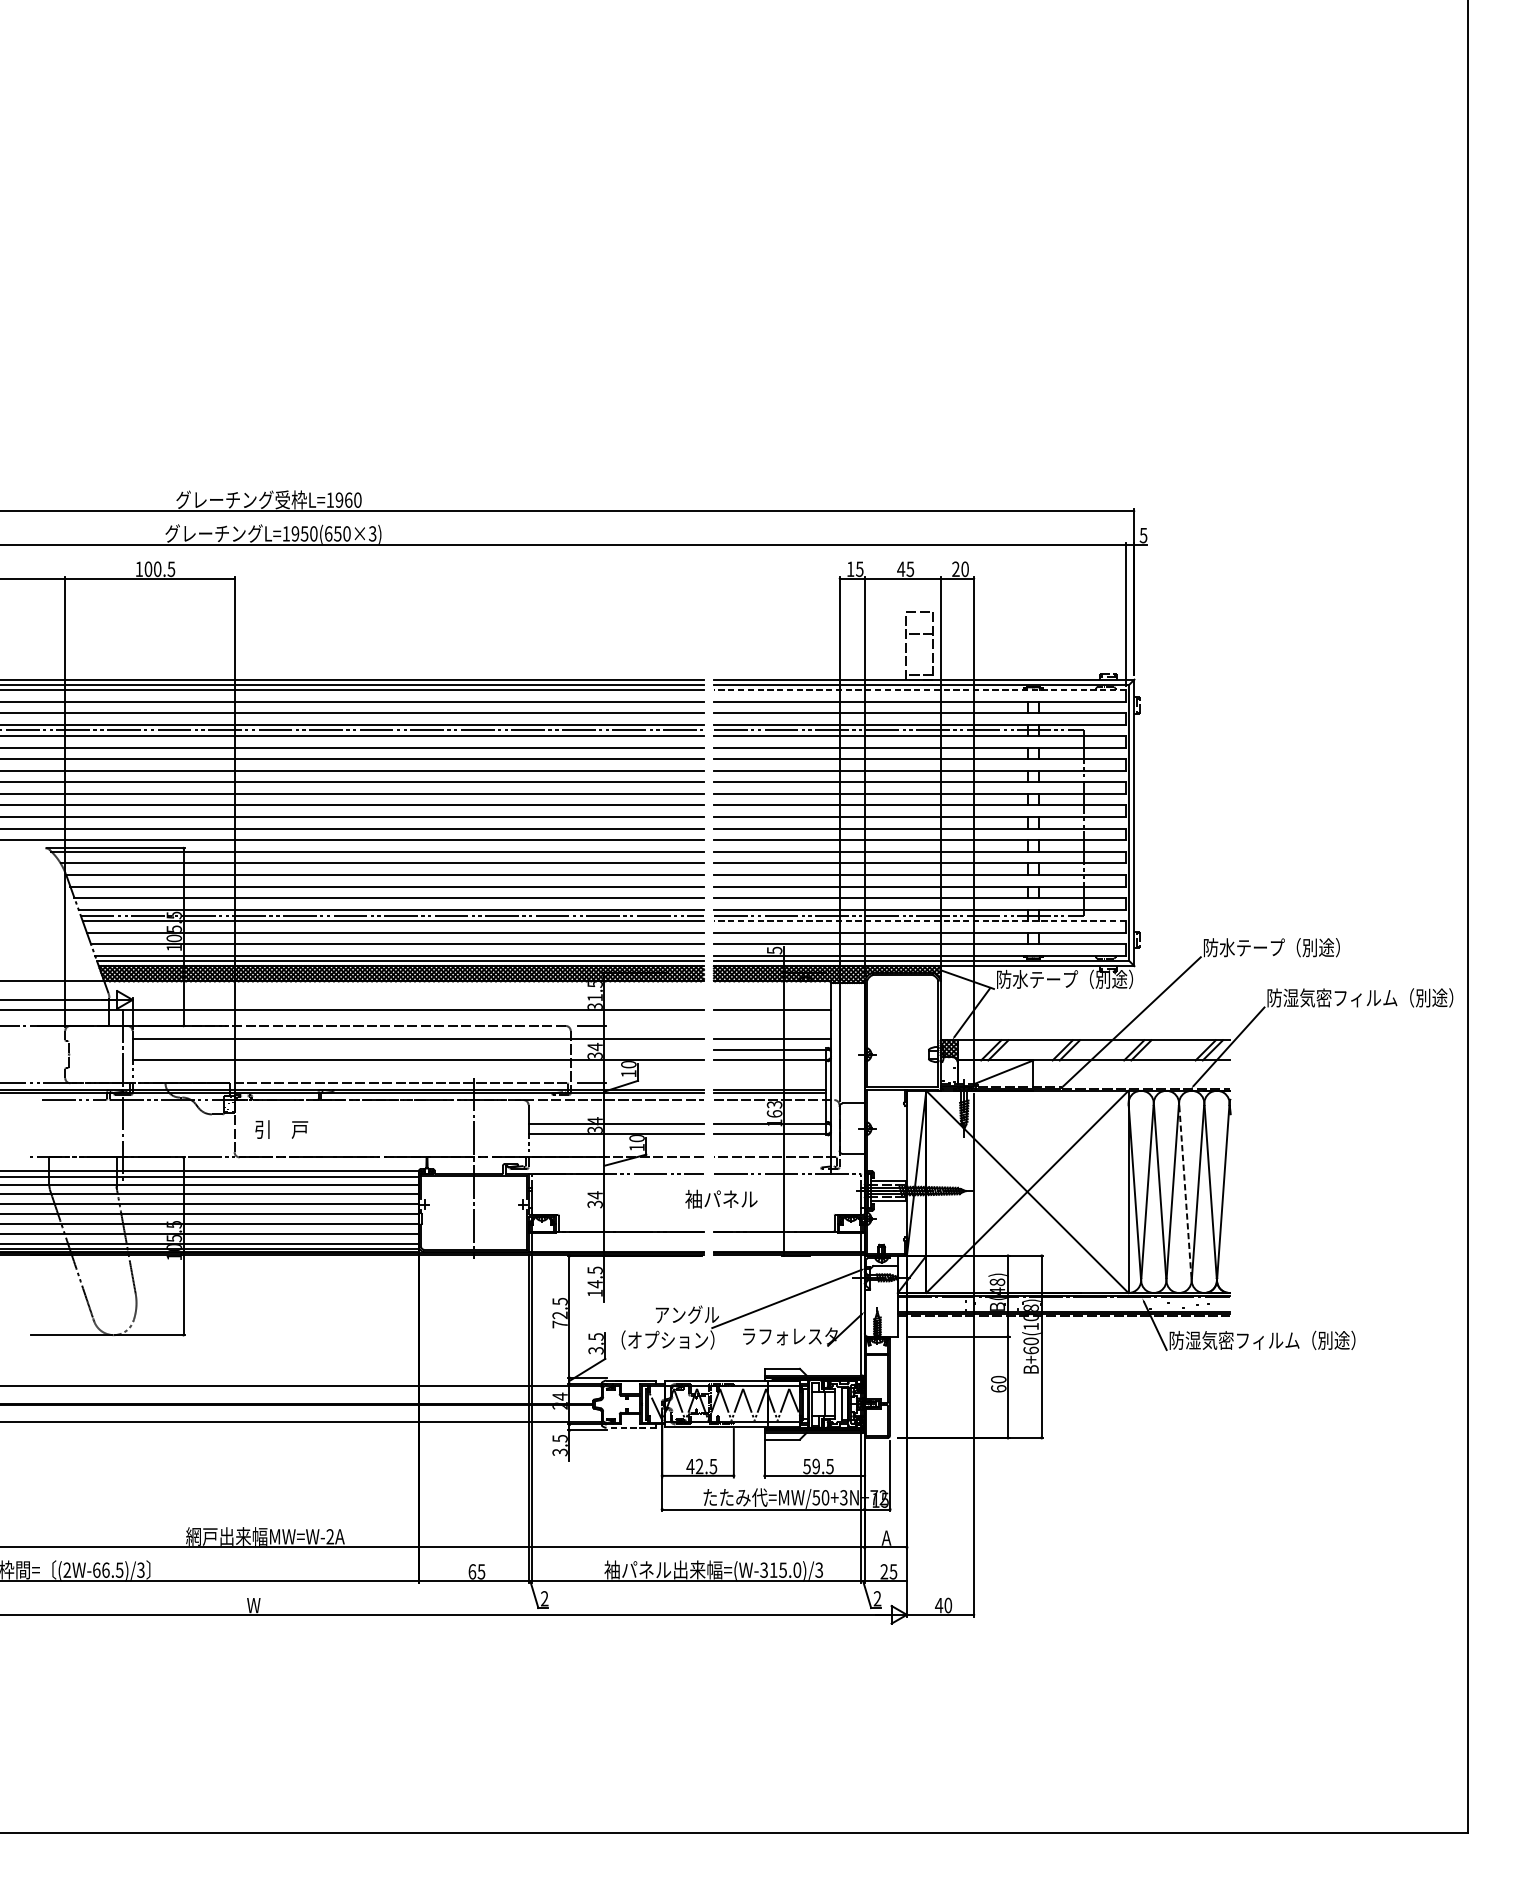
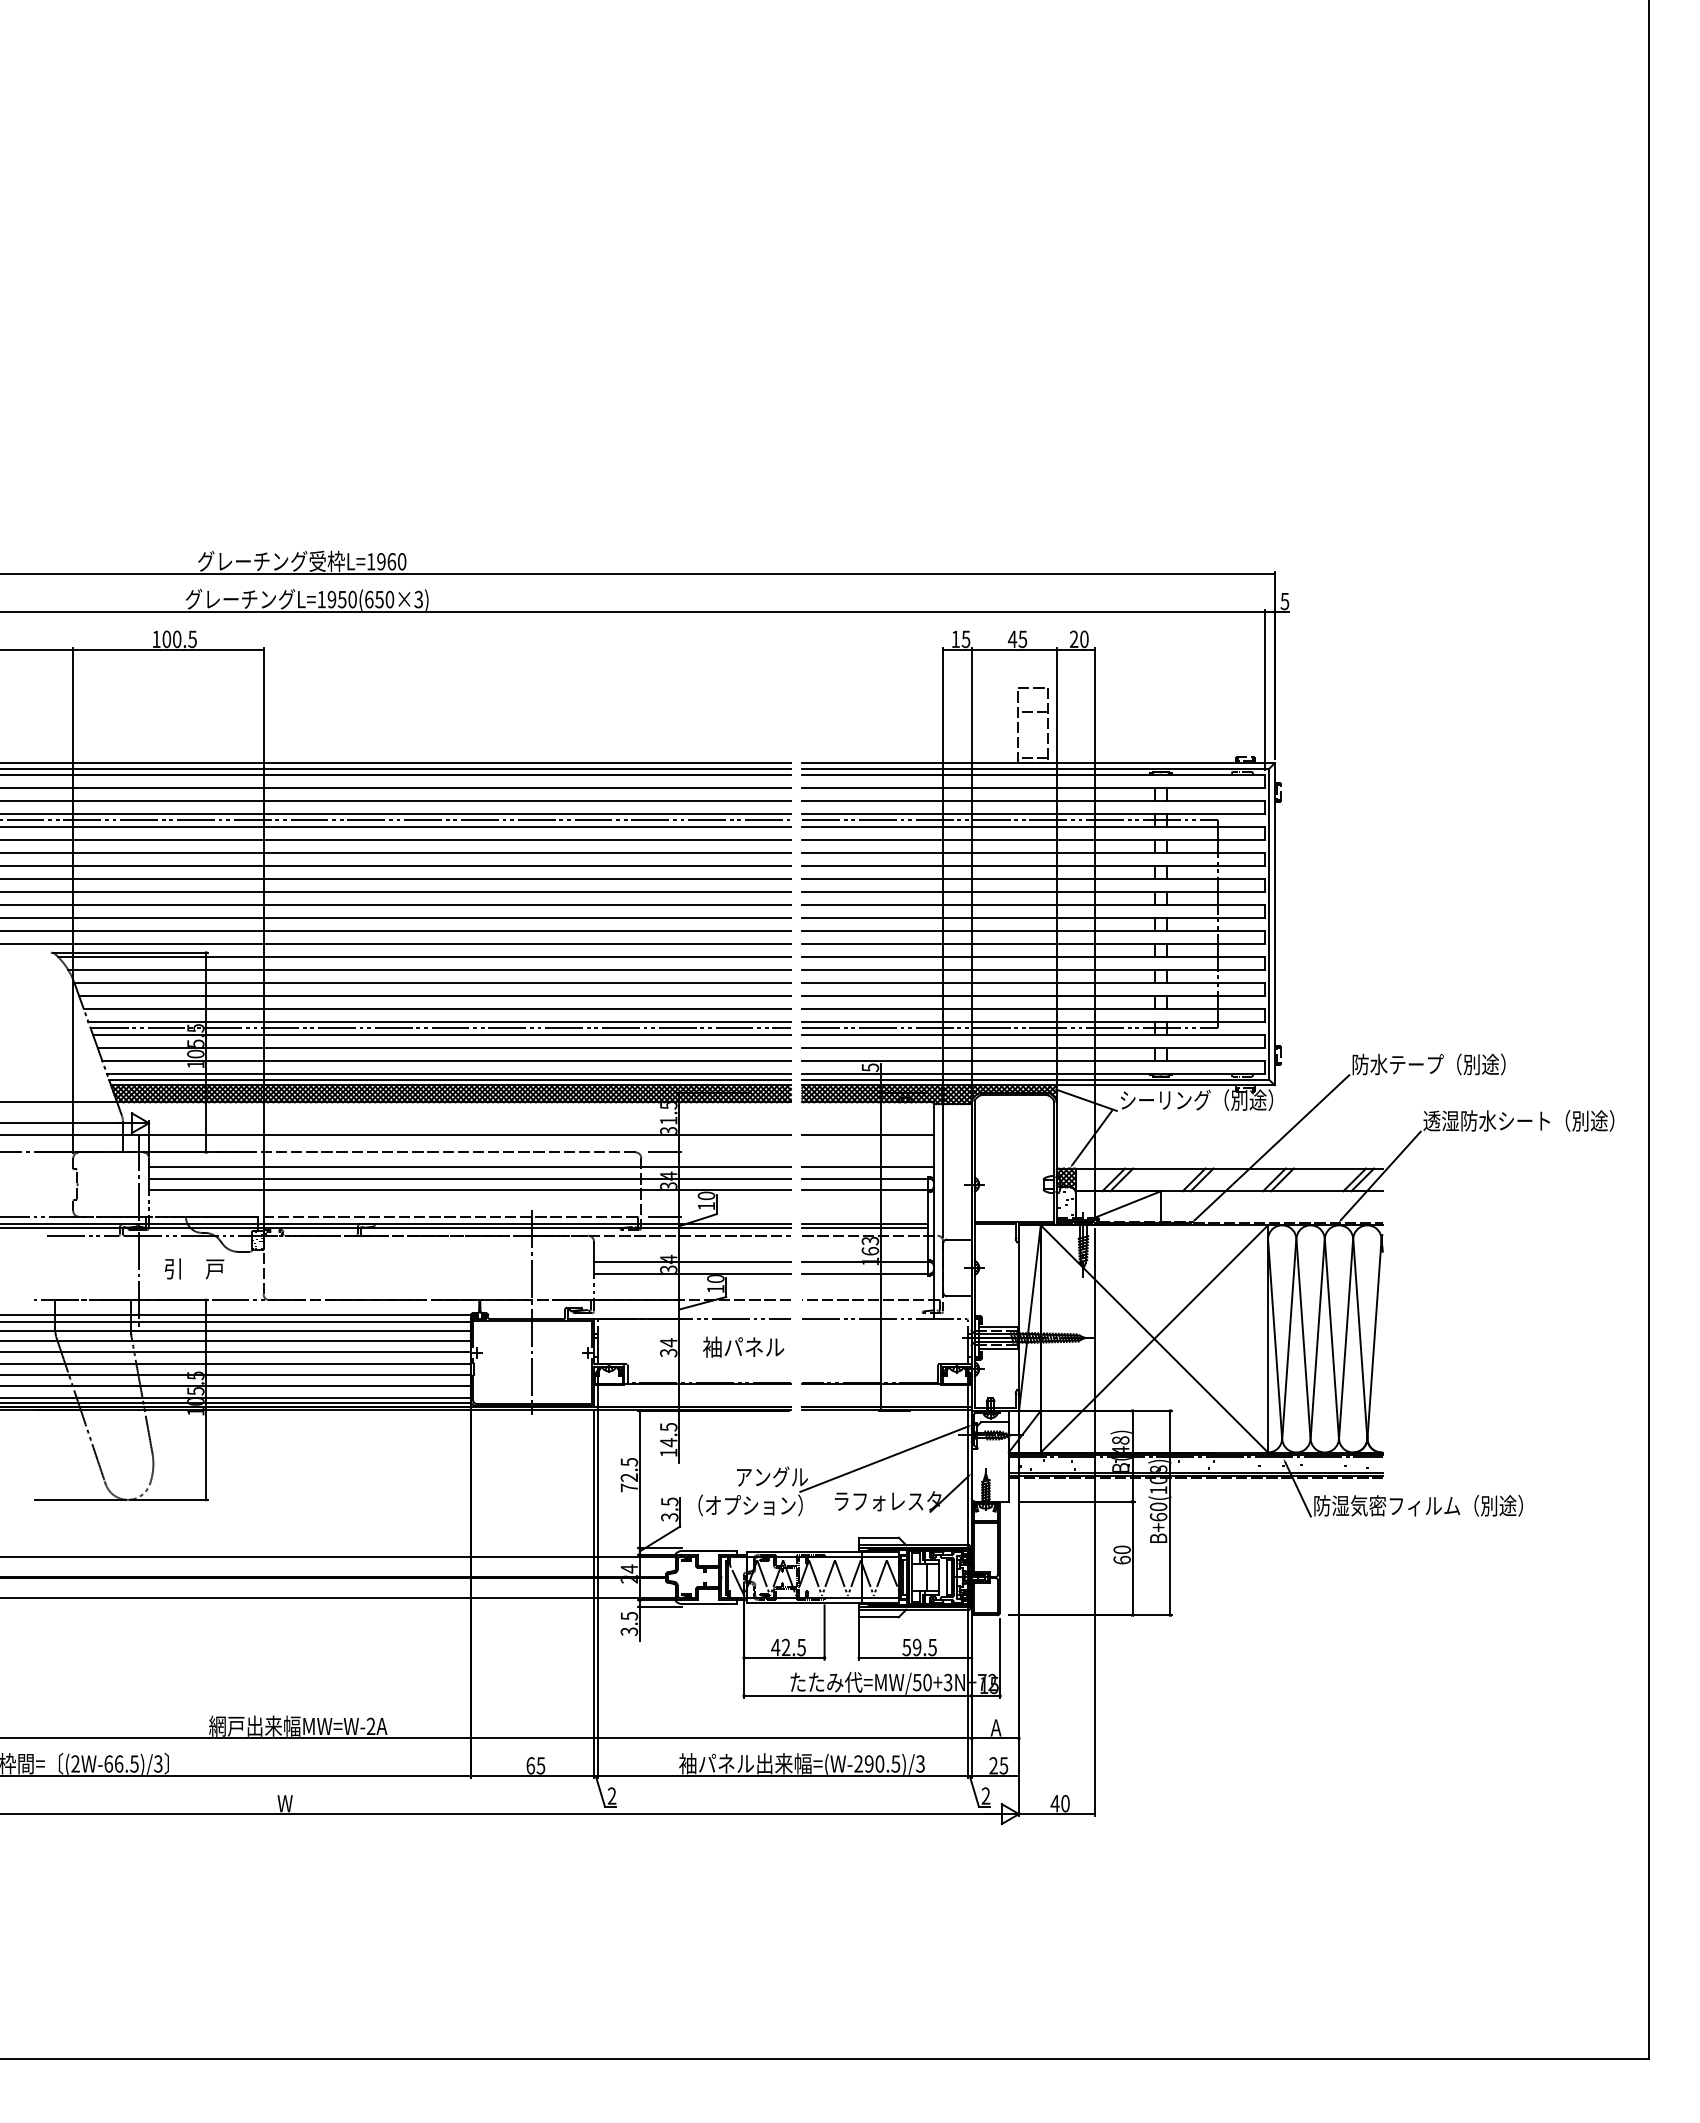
line: (919, 689) -> (1033, 774), dashed -> solid
line: (919, 920) -> (1033, 1034), dashed -> solid
text: (1037, 978) -> (1165, 1099), 防水テープ（別途） -> シーリング（別途）
text: (1359, 997) -> (1527, 1120), 防湿気密フィルム（別途） -> 透湿防水シート（別途）
line: (417, 1049) -> (469, 1178), added
text: (281, 1129) -> (194, 1268), moved
line: (1185, 1191) -> (1331, 1338), dashed -> solid
text: (721, 1198) -> (743, 1346), moved
line: (631, 1428) -> (709, 1604), dashed -> solid
text: (780, 1569) -> (877, 1763), =(W-315.0)/3 -> =(W-290.5)/3

